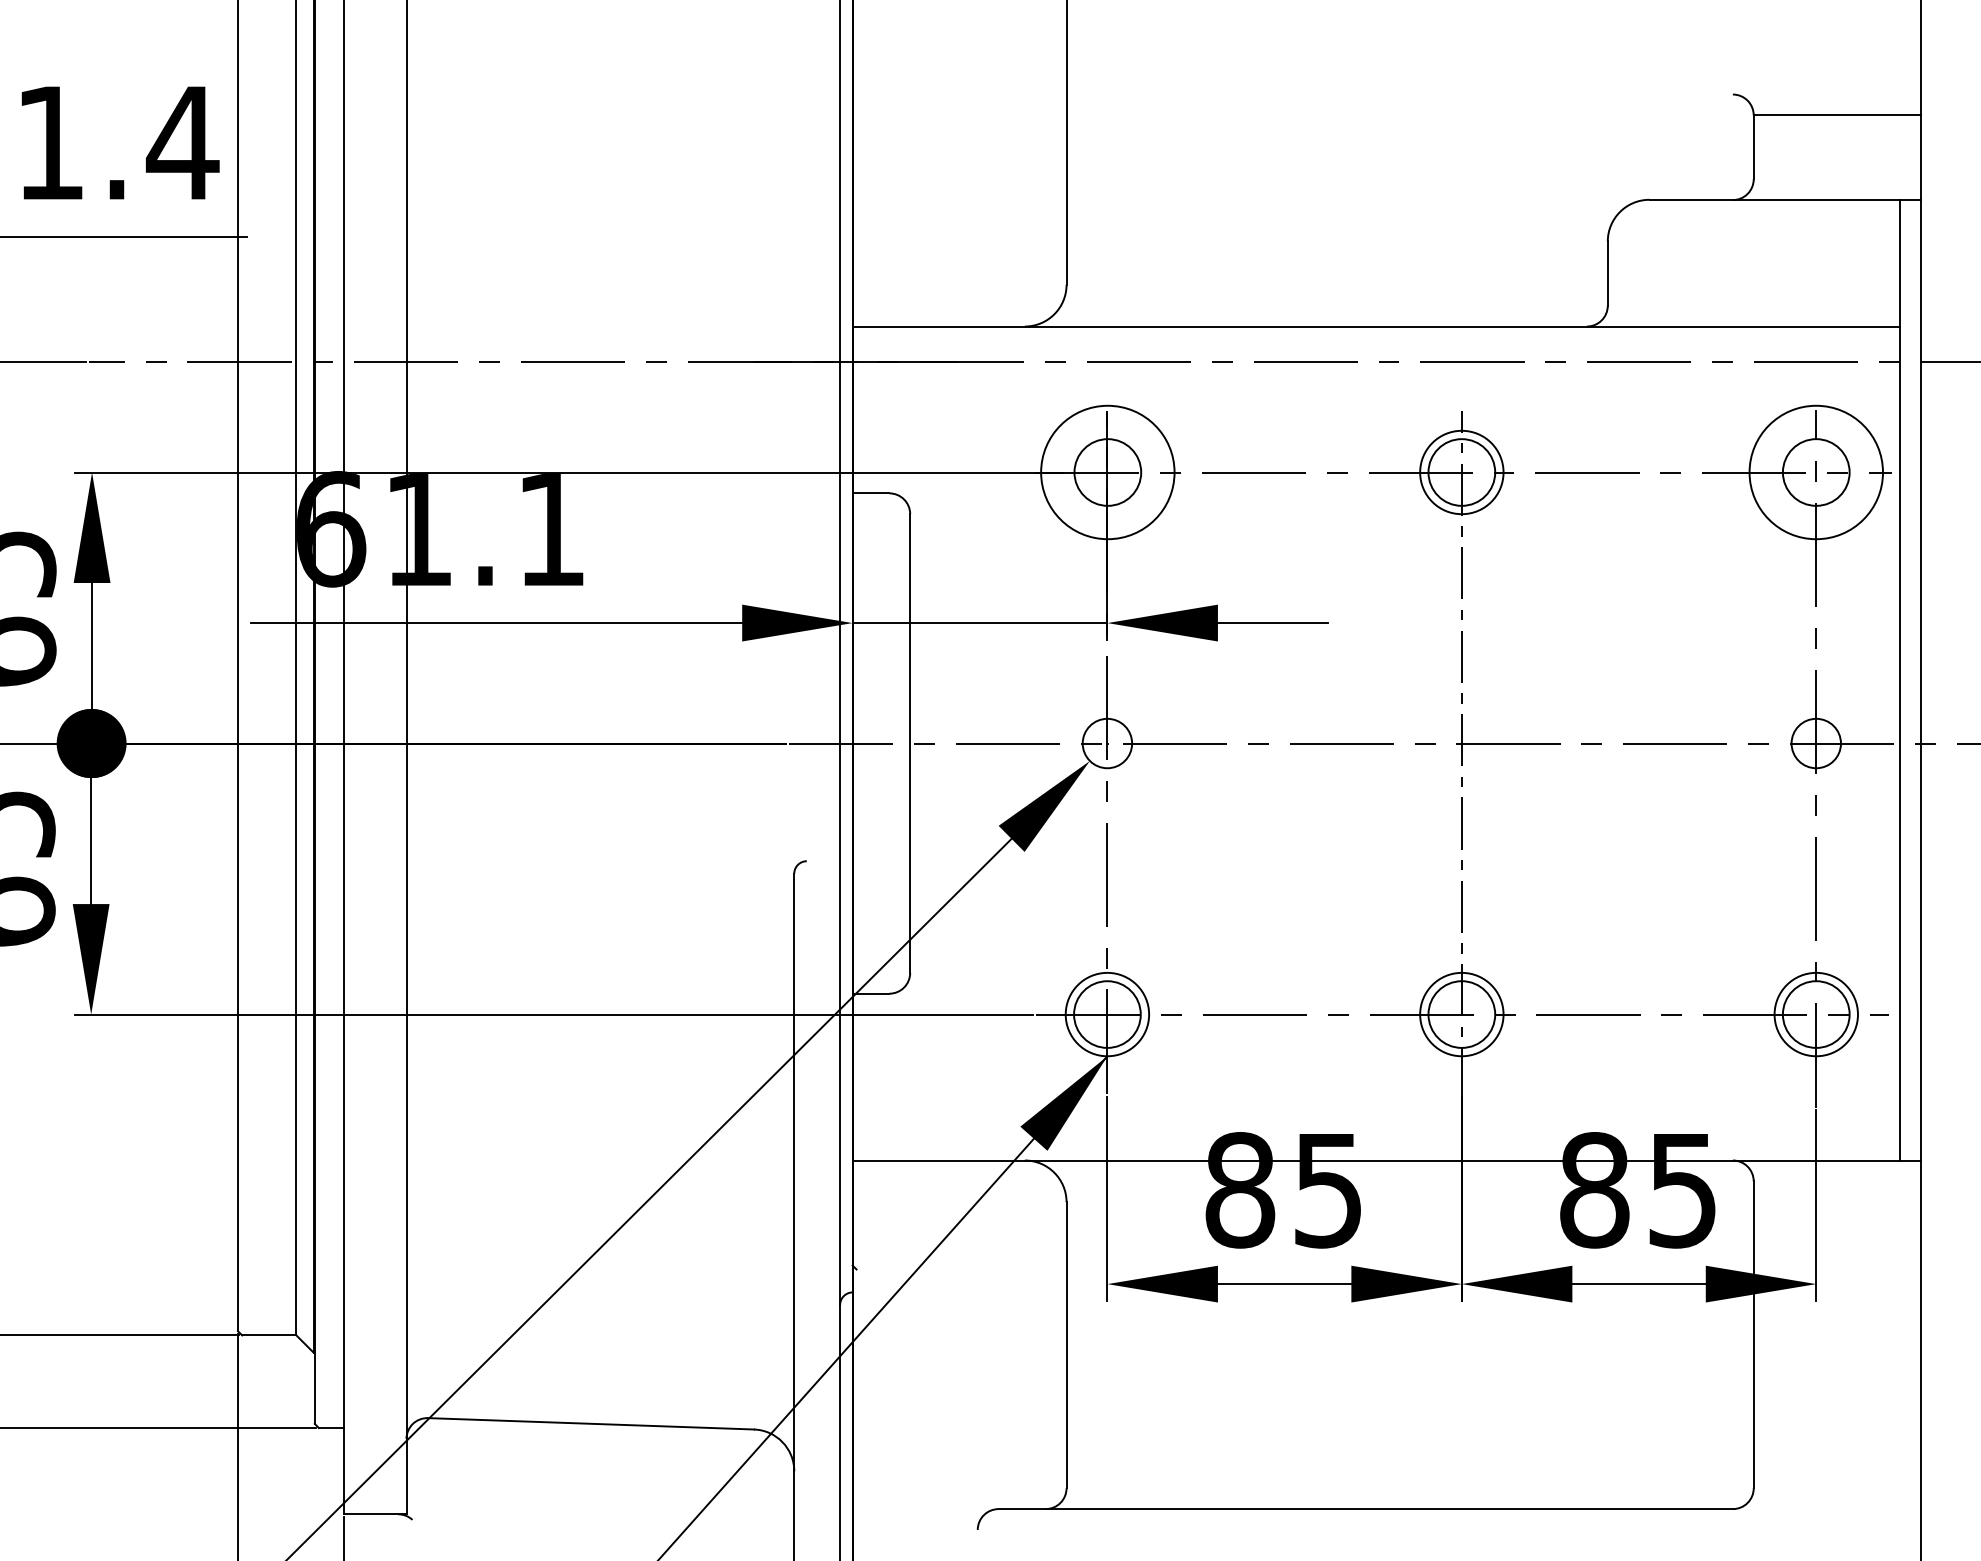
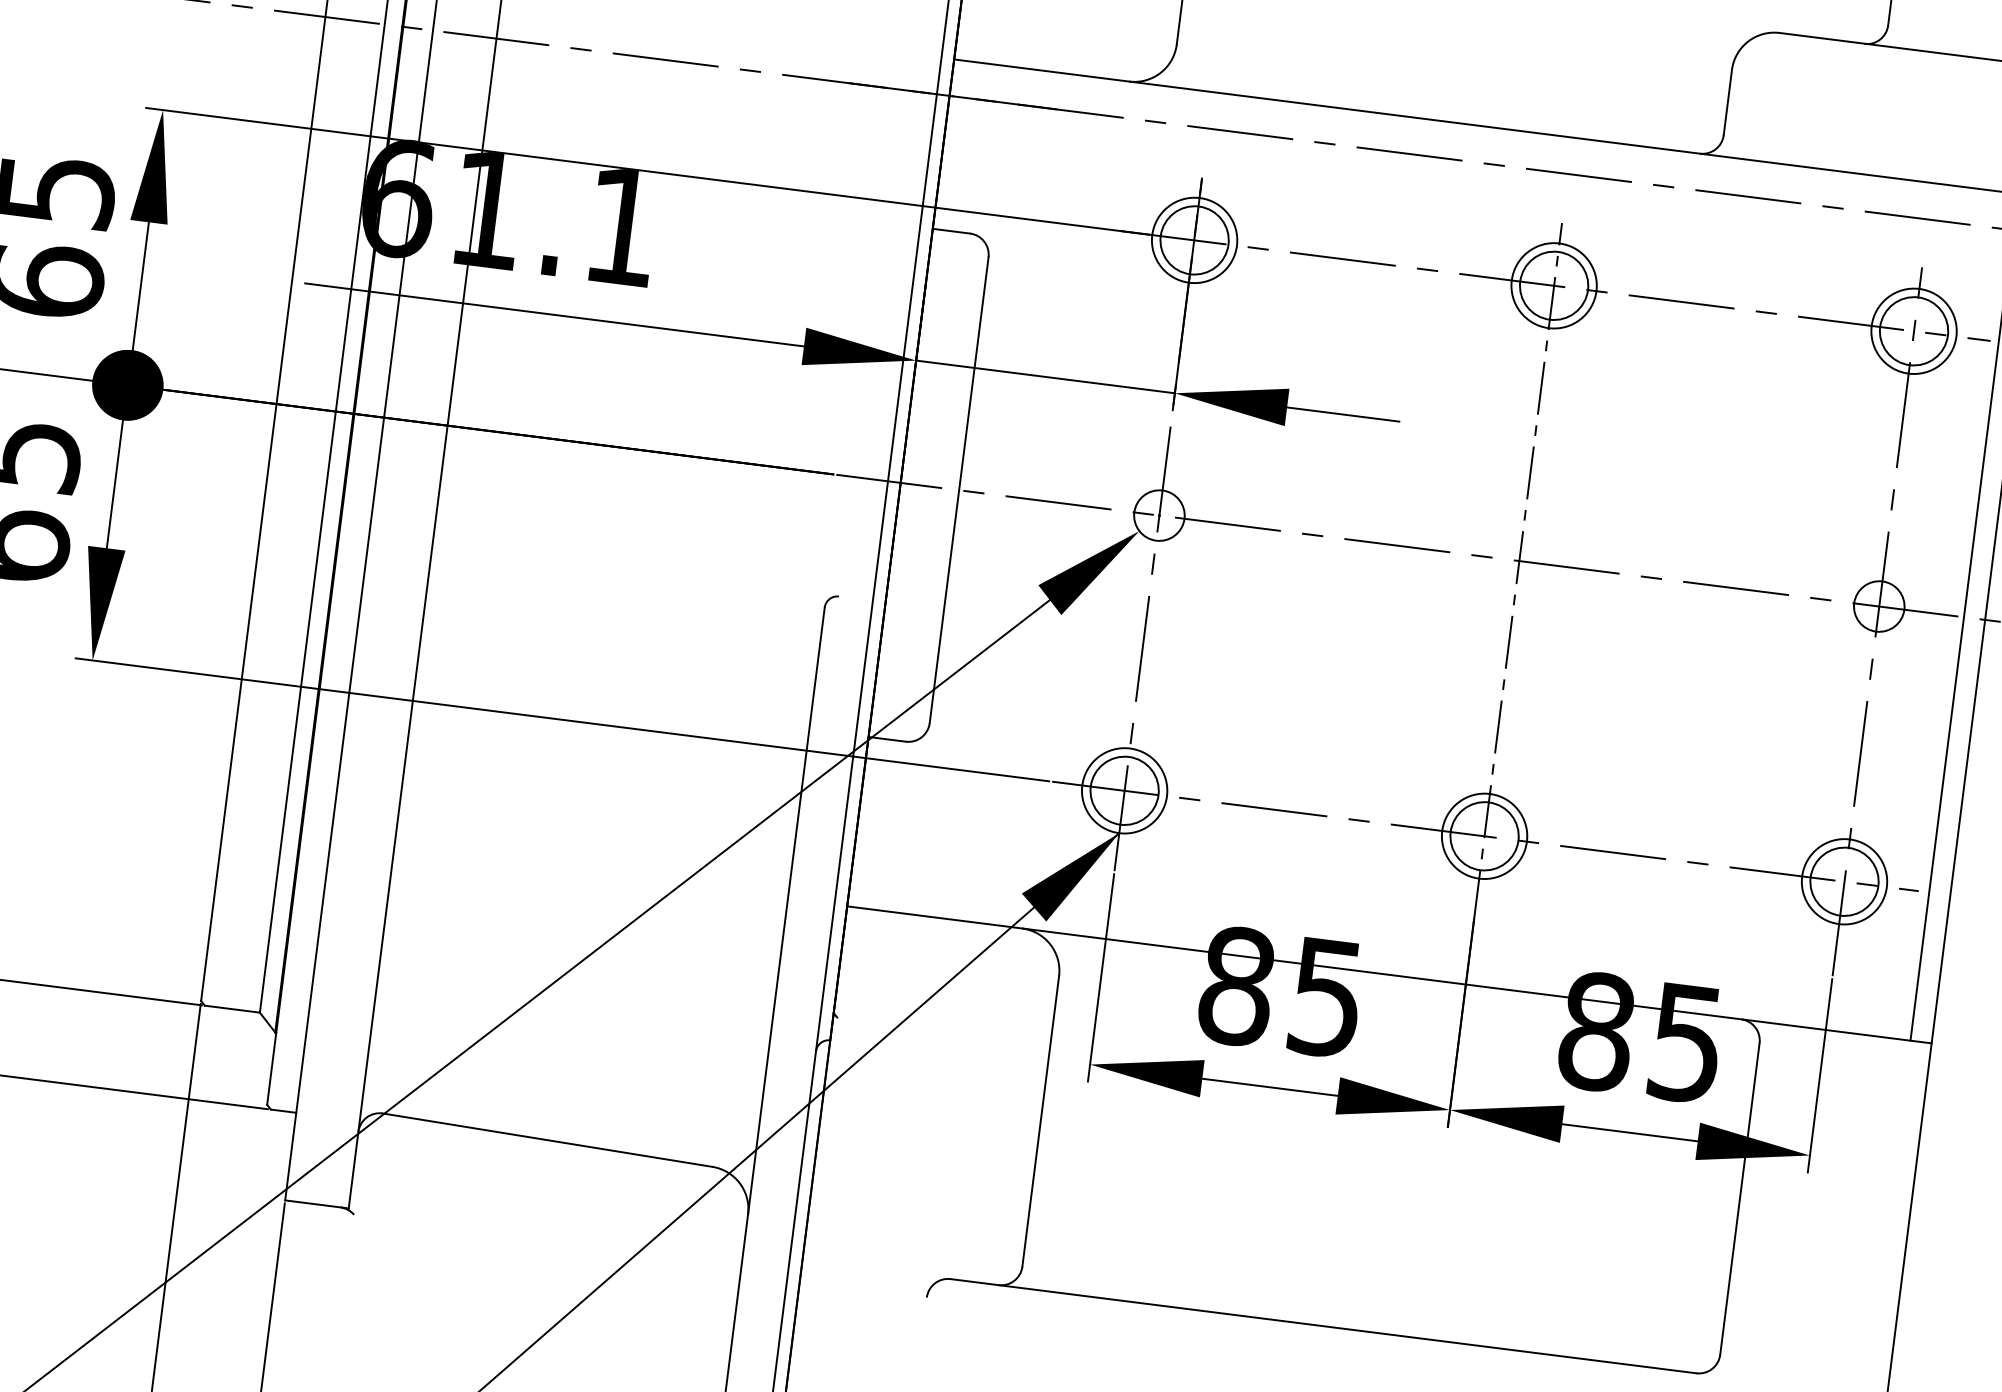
circle: (1107, 472) -> (1194, 240), size x0.62
circle: (1815, 472) -> (1913, 331), size x0.62

